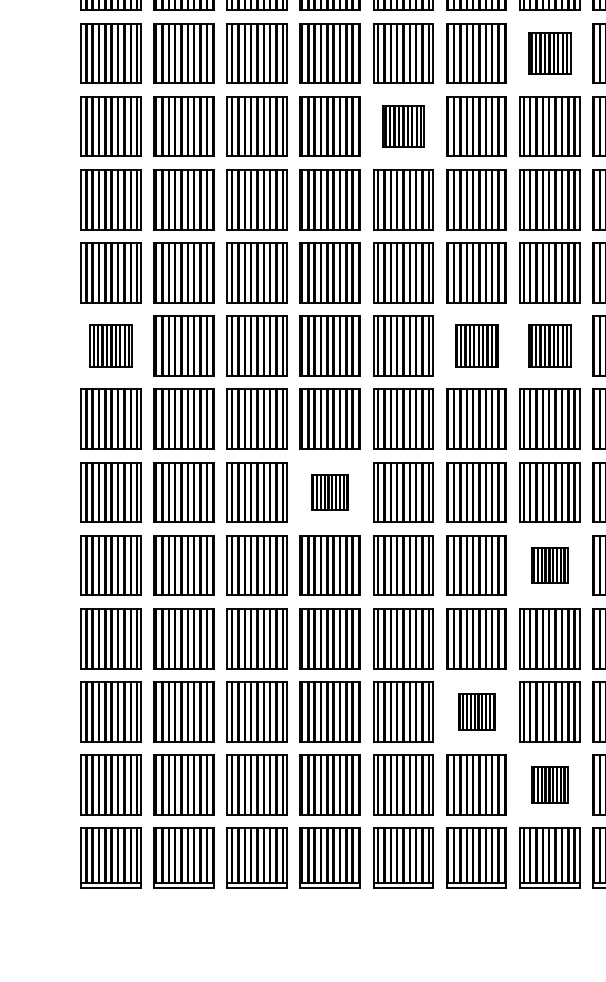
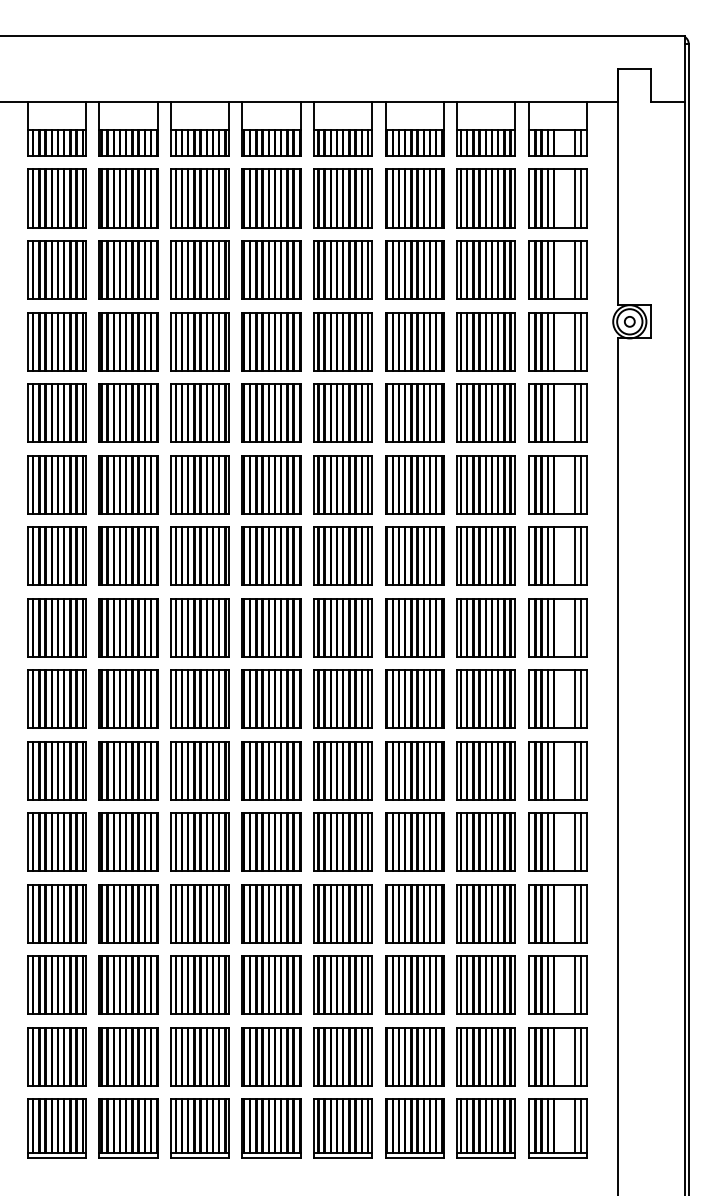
part: (549, 53) -> (485, 341), size x1.43
part: (402, 125) -> (342, 412), size x1.43
part: (110, 345) -> (56, 627), size x1.43
part: (476, 345) -> (414, 627), size x1.43
part: (549, 345) -> (485, 627), size x1.43
part: (330, 492) -> (271, 770), size x1.67
part: (549, 564) -> (485, 841), size x1.67
part: (476, 711) -> (414, 984), size x1.67
part: (549, 784) -> (485, 1056), size x1.67

